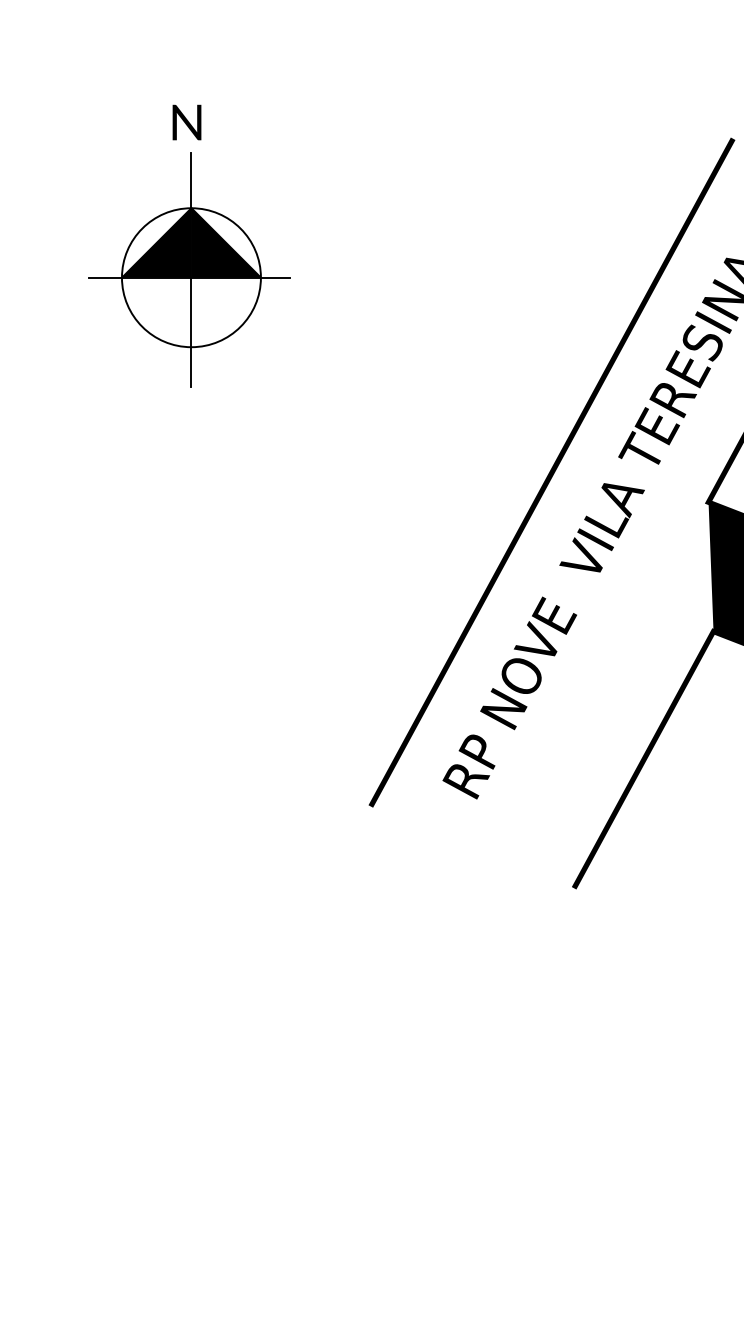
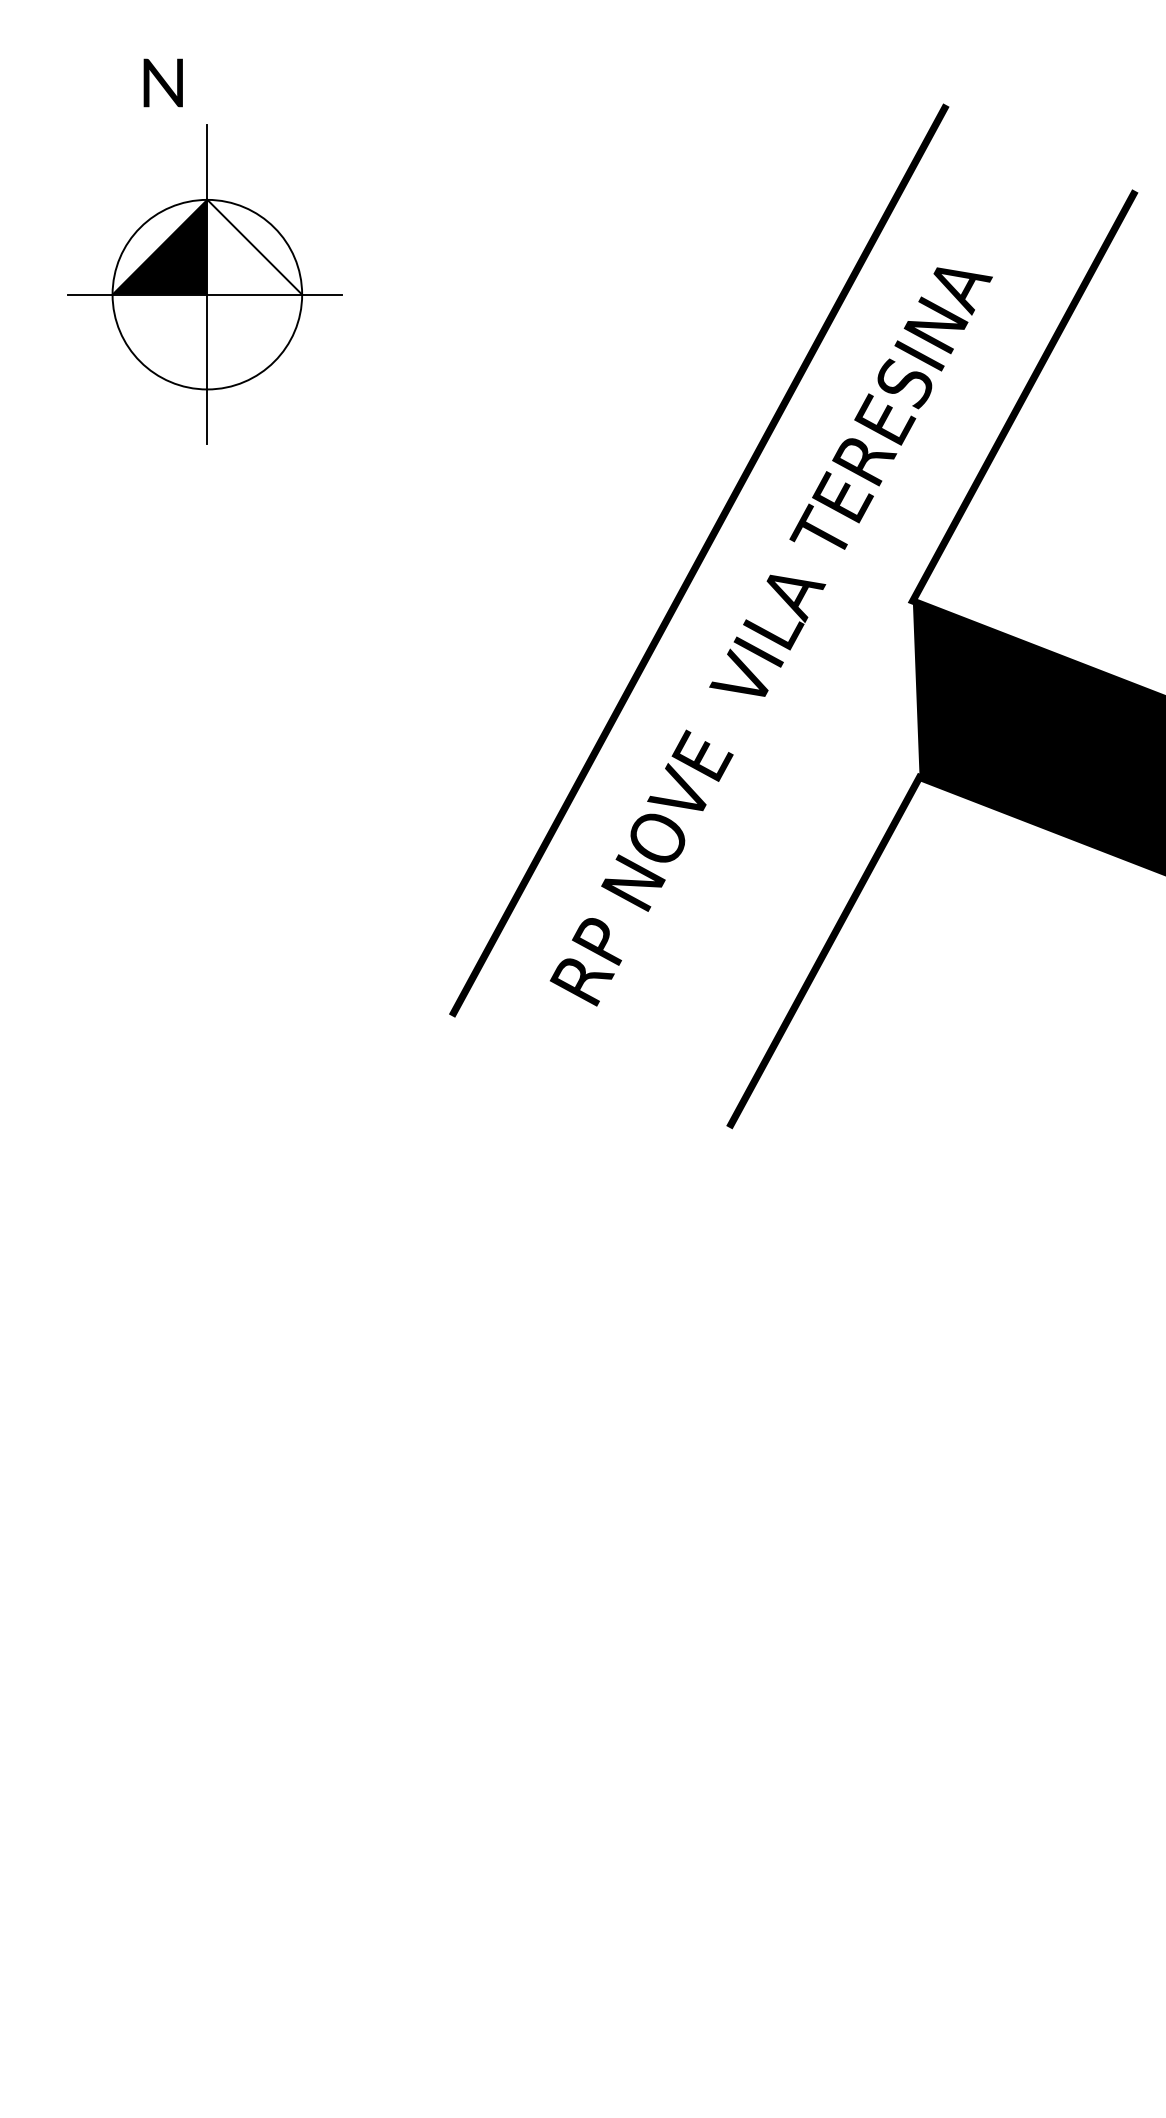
text: (186, 122) -> (162, 82), moved
fill: (226, 242) -> (254, 246), removed

